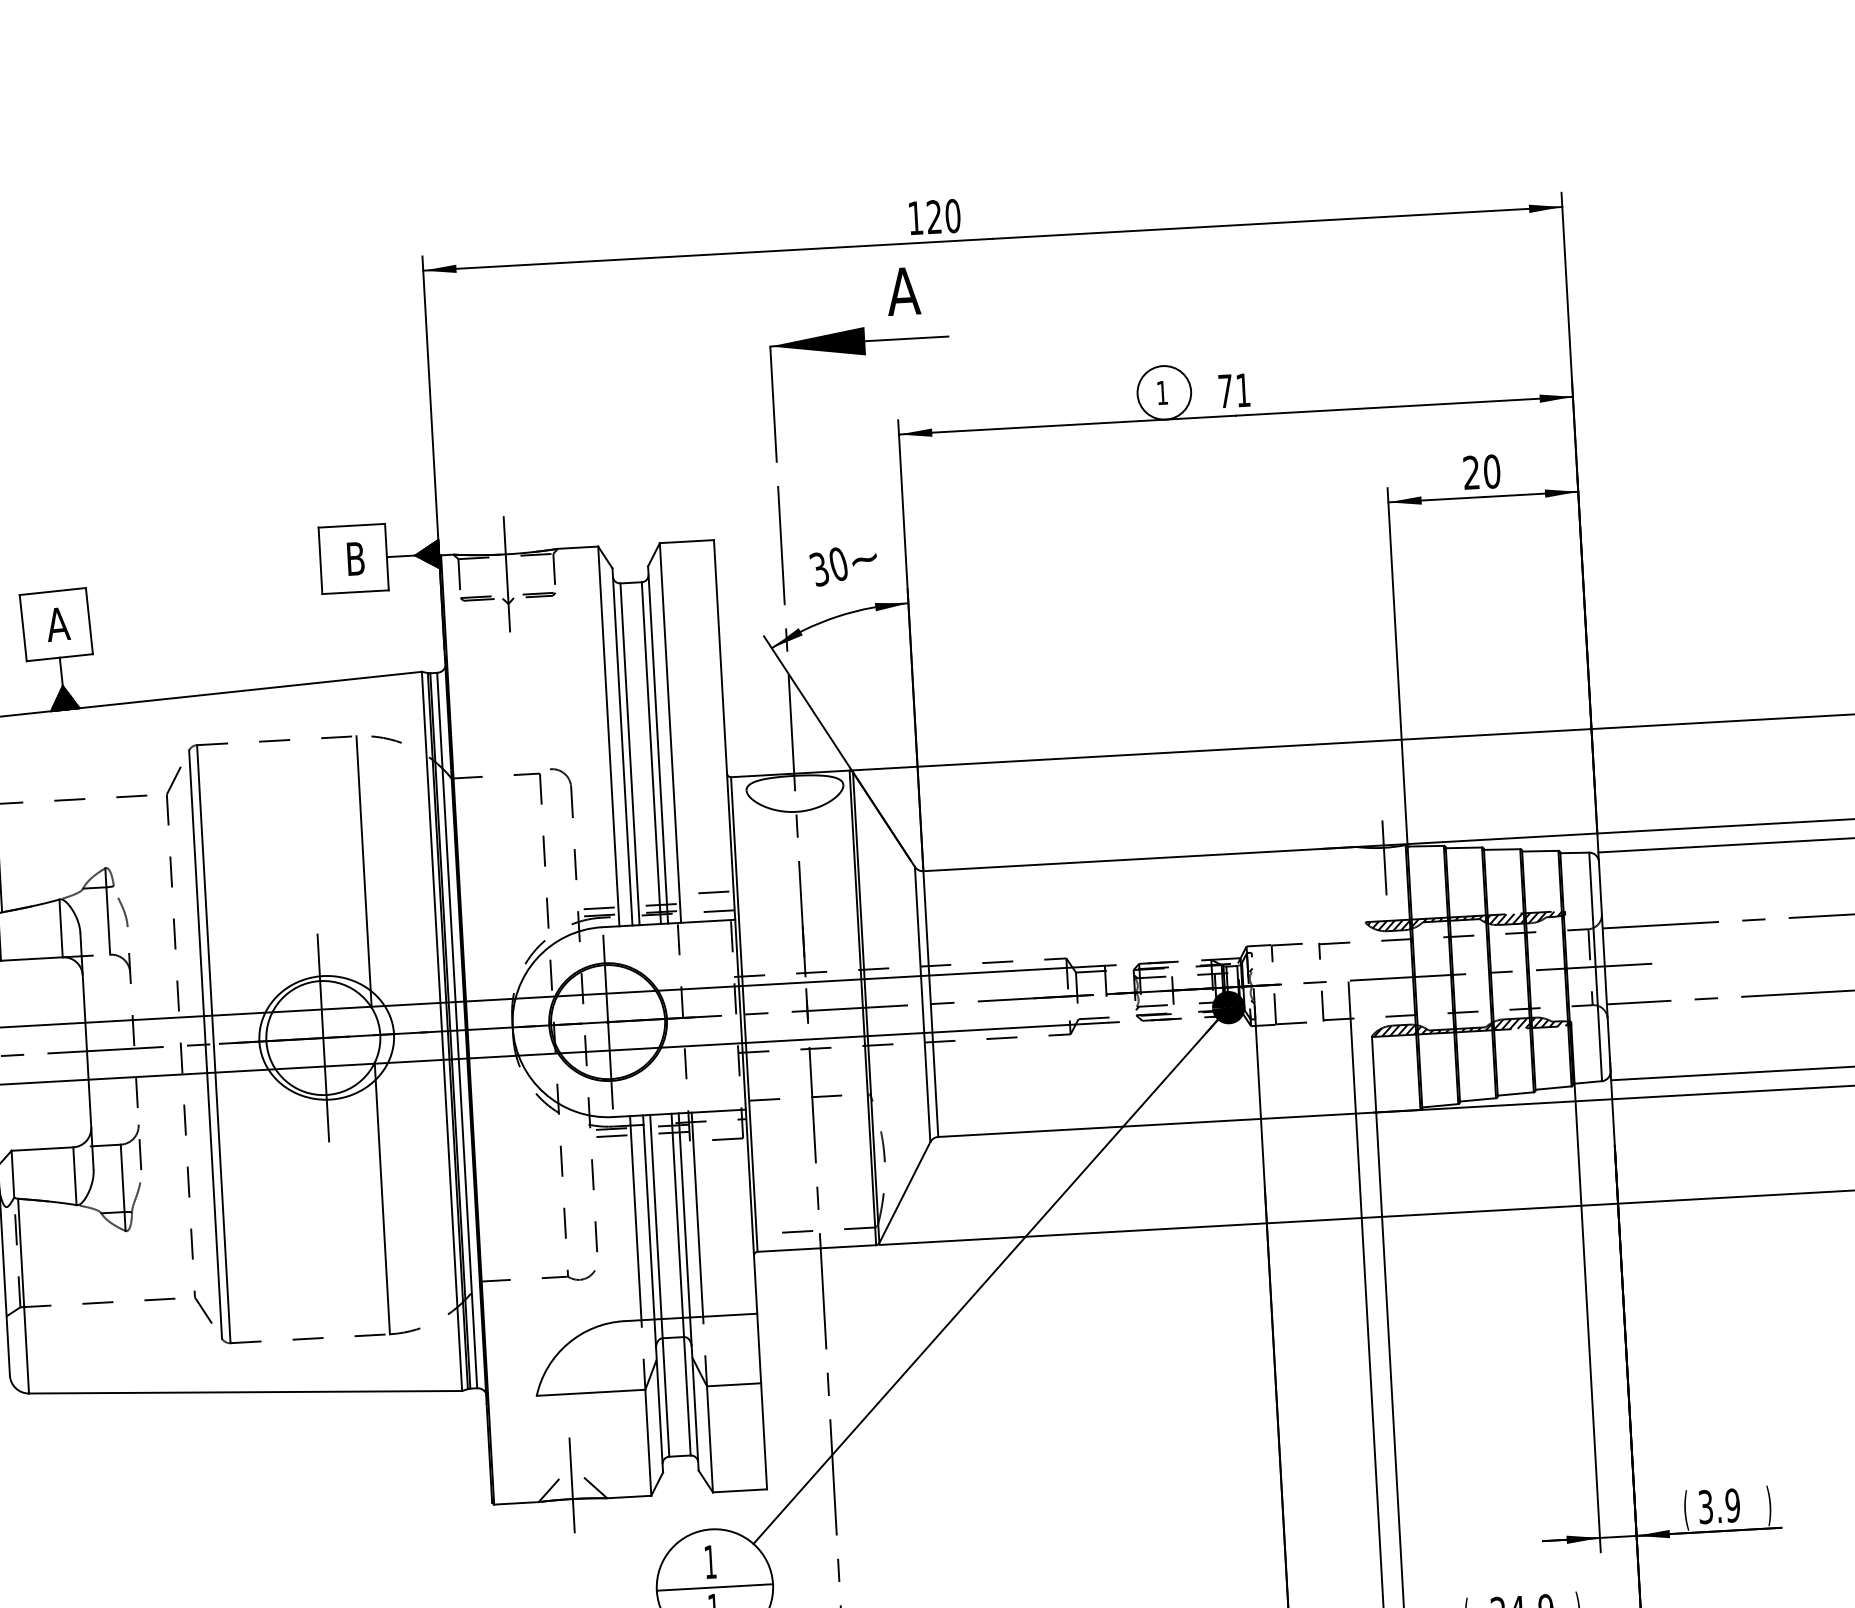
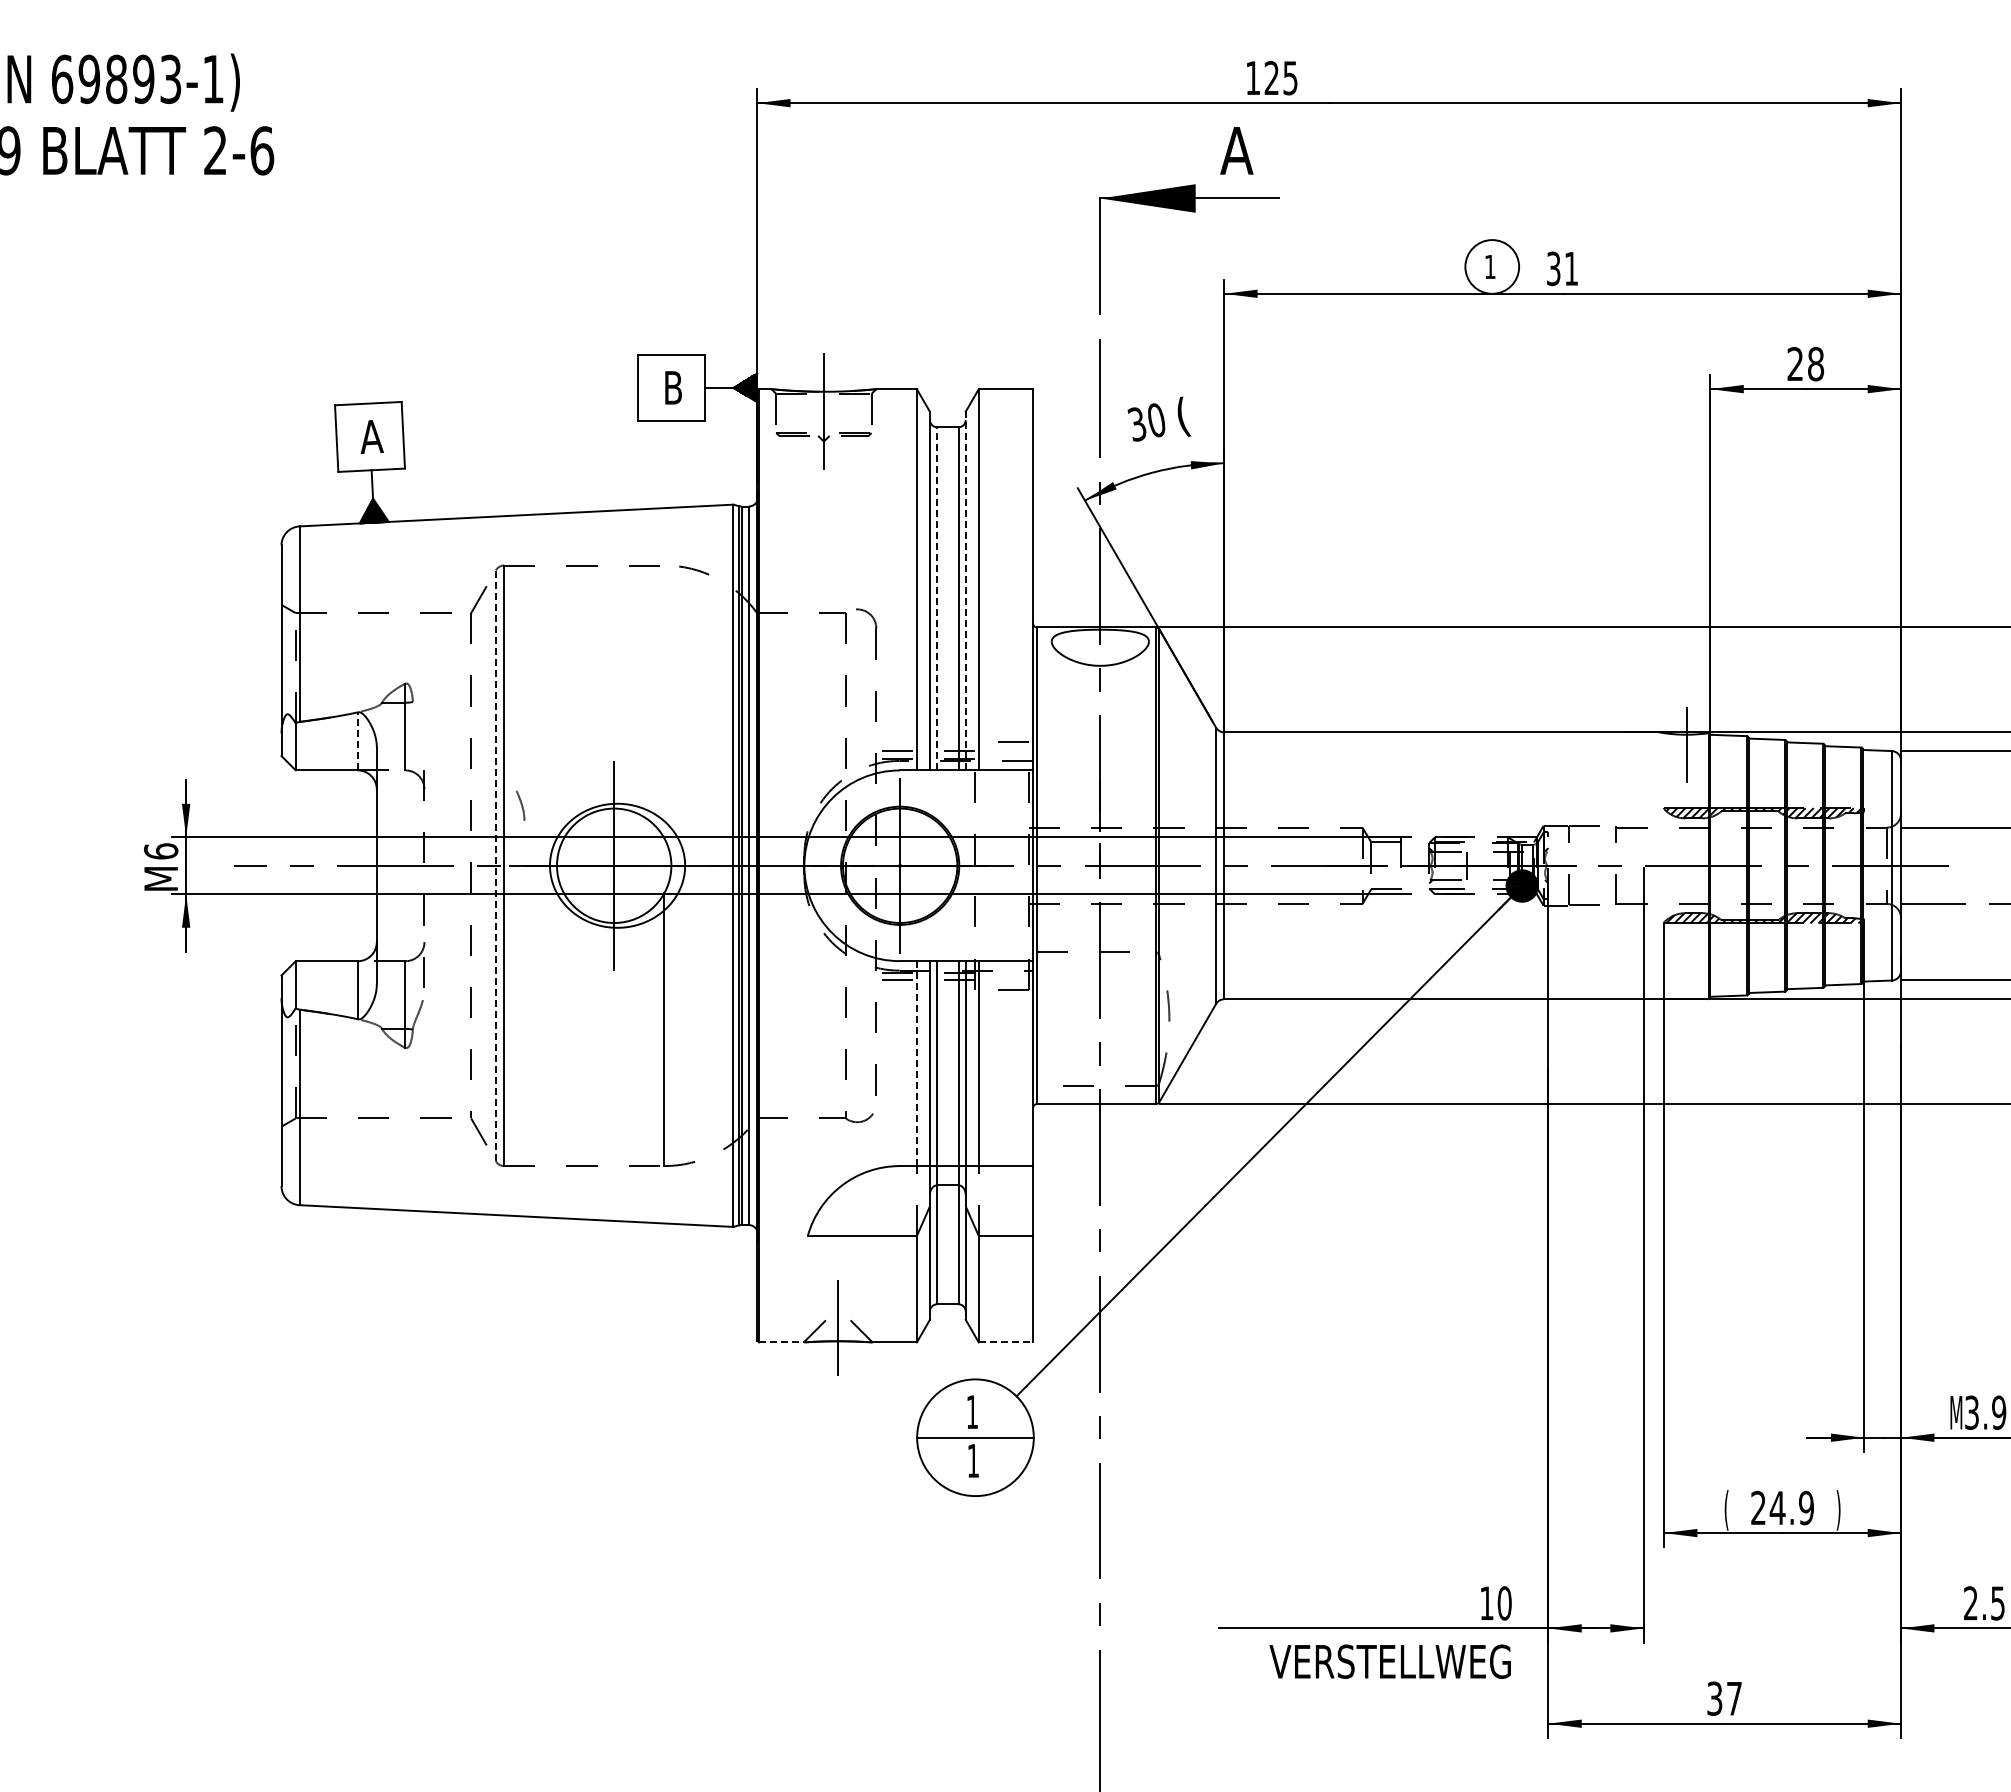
text: (952, 216) -> (1290, 78), 120 -> 125
text: (1225, 390) -> (1553, 268), 71 -> 31
text: (1492, 471) -> (1816, 364), 20 -> 28
text: (864, 559) -> (1182, 416), ~ -> (
line: (657, 744) -> (965, 590), solid -> dashed
line: (630, 753) -> (937, 598), solid -> dashed
line: (364, 871) -> (664, 701), removed
curve: (122, 911) -> (520, 804), moved
line: (60, 927) -> (357, 740), solid -> dashed
line: (205, 1044) -> (495, 865), solid -> dashed
line: (635, 1219) -> (916, 1064), solid -> dashed
line: (740, 1490) -> (1006, 1342), solid -> dashed
line: (516, 1503) -> (781, 1342), solid -> dashed
text: (1690, 1509) -> (1956, 1414), ( -> M

